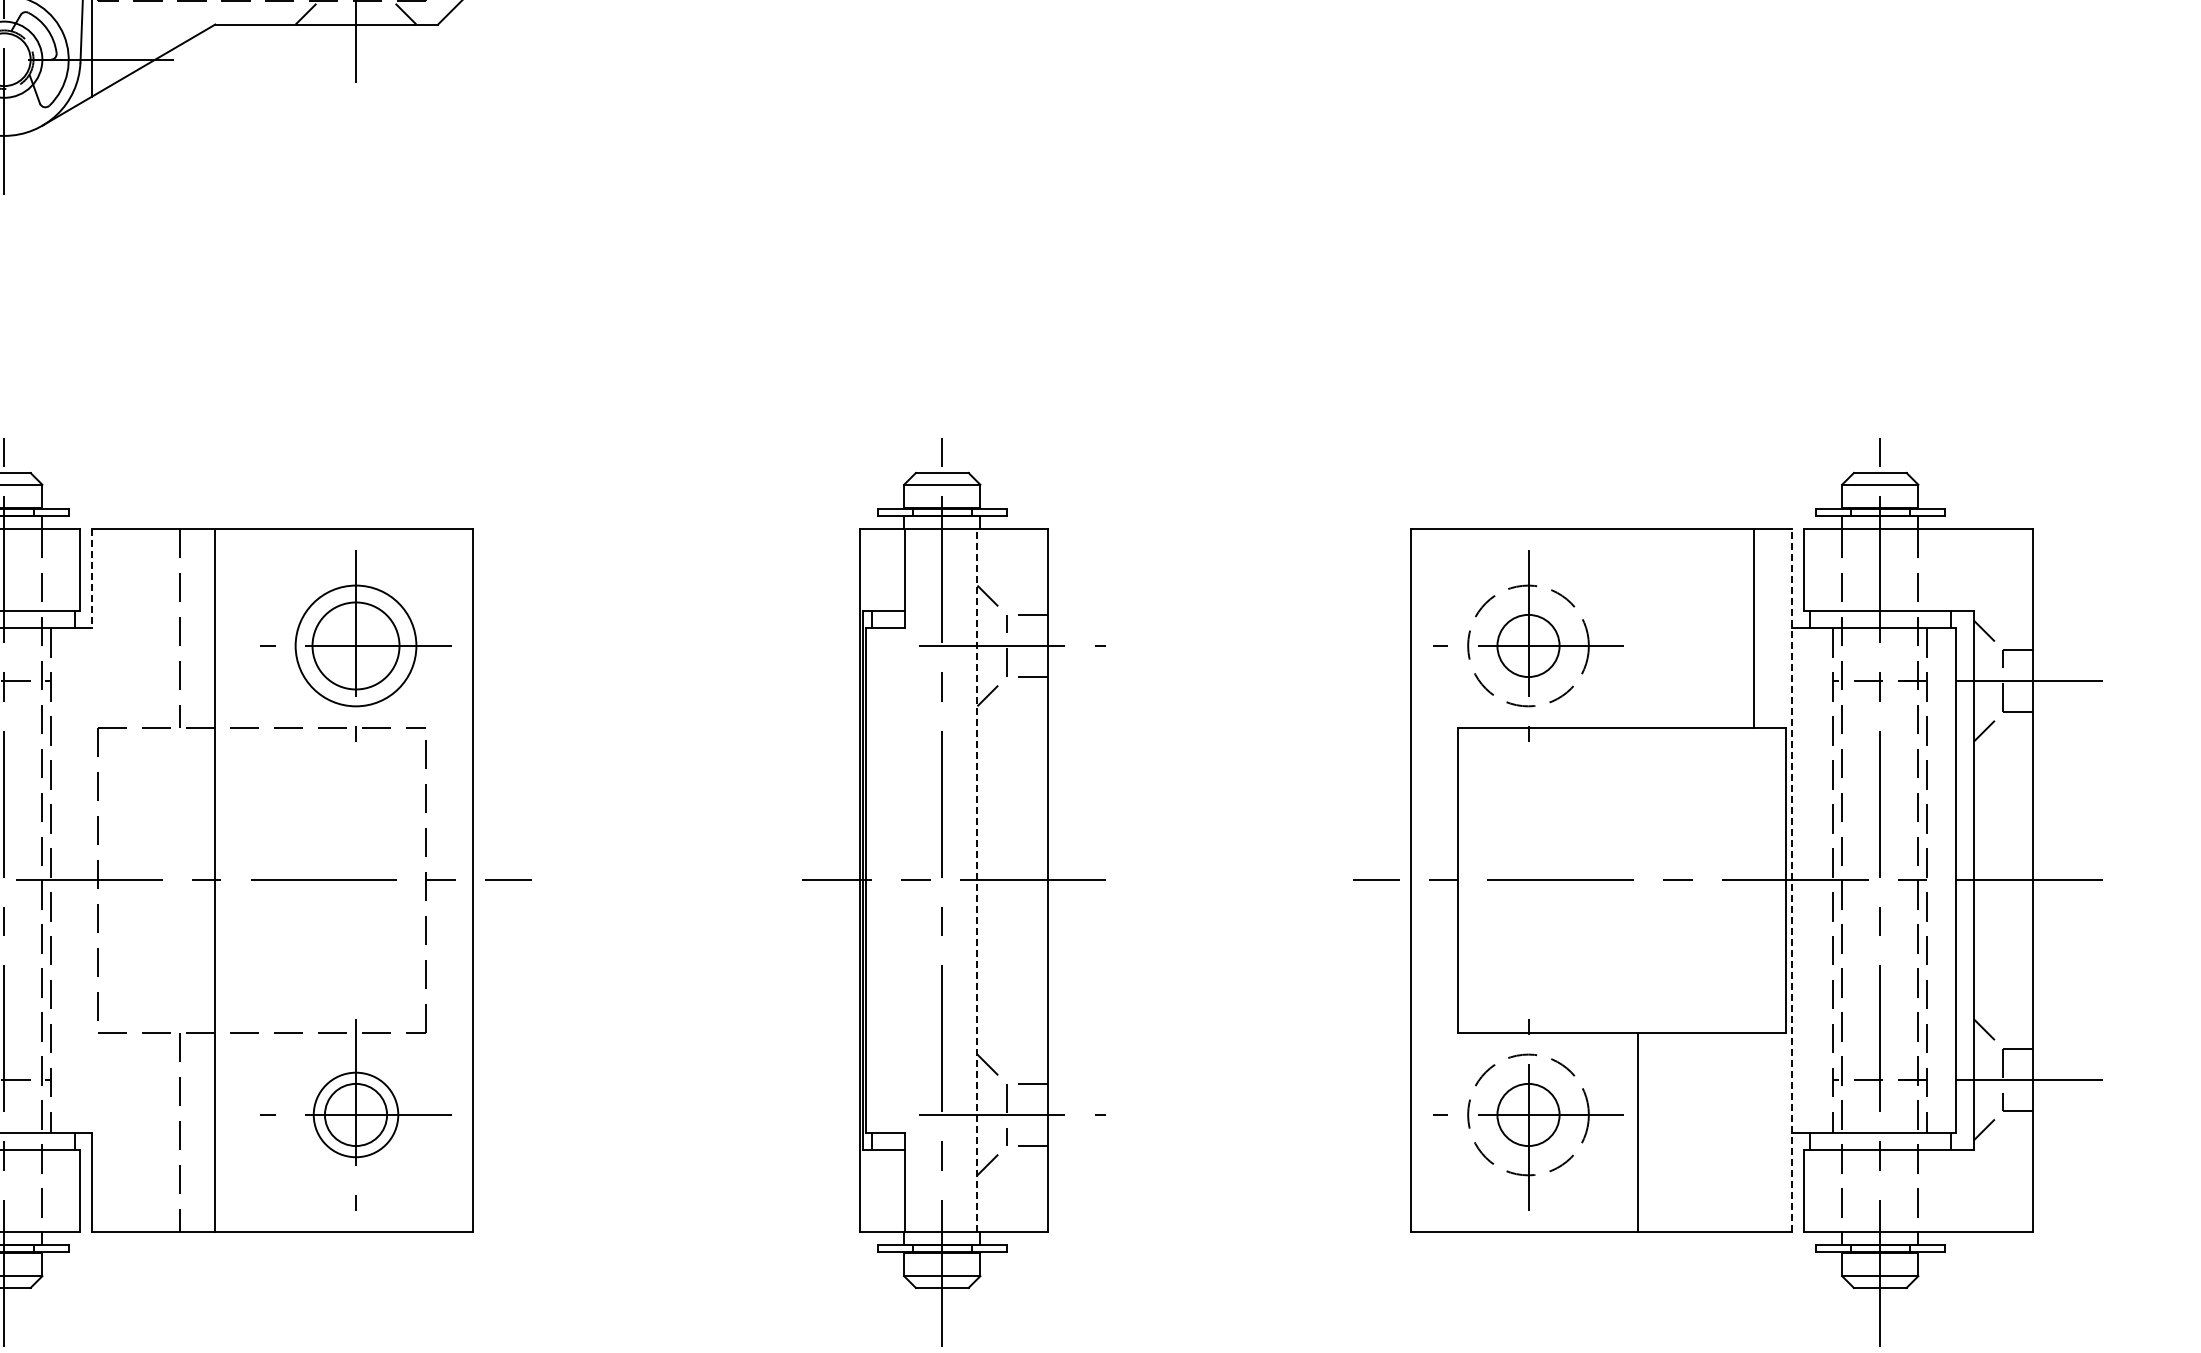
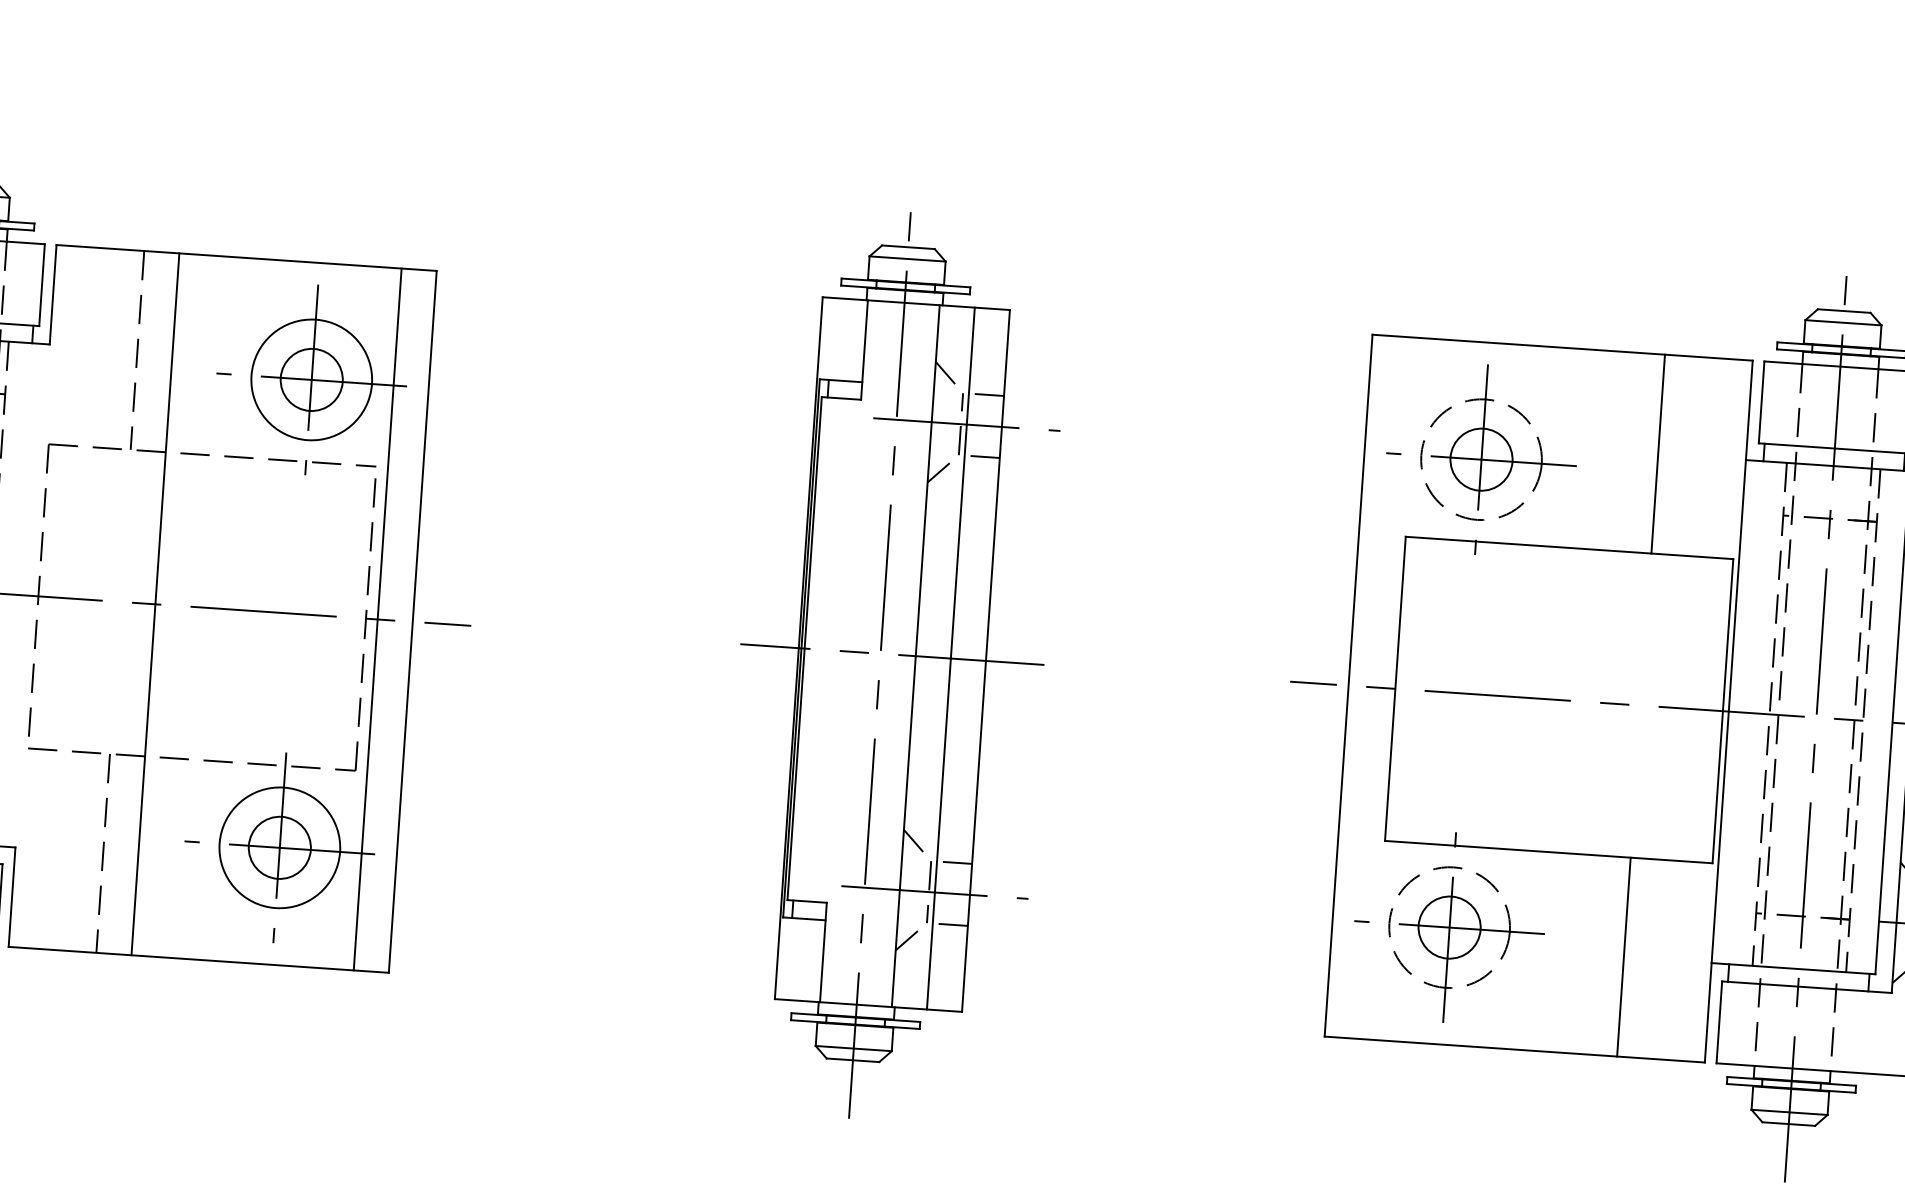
line: (92, 578) -> (53, 294), dashed -> solid
line: (1754, 628) -> (1658, 454), moved
circle: (355, 645) -> (311, 379), size x0.71
line: (438, 880) -> (378, 619), added
line: (977, 880) -> (915, 656), dashed -> solid
line: (1012, 880) -> (950, 658), added
line: (1792, 880) -> (1728, 711), dashed -> solid
circle: (355, 1114) -> (279, 847), size x1.43
line: (1638, 1132) -> (1624, 957), moved

